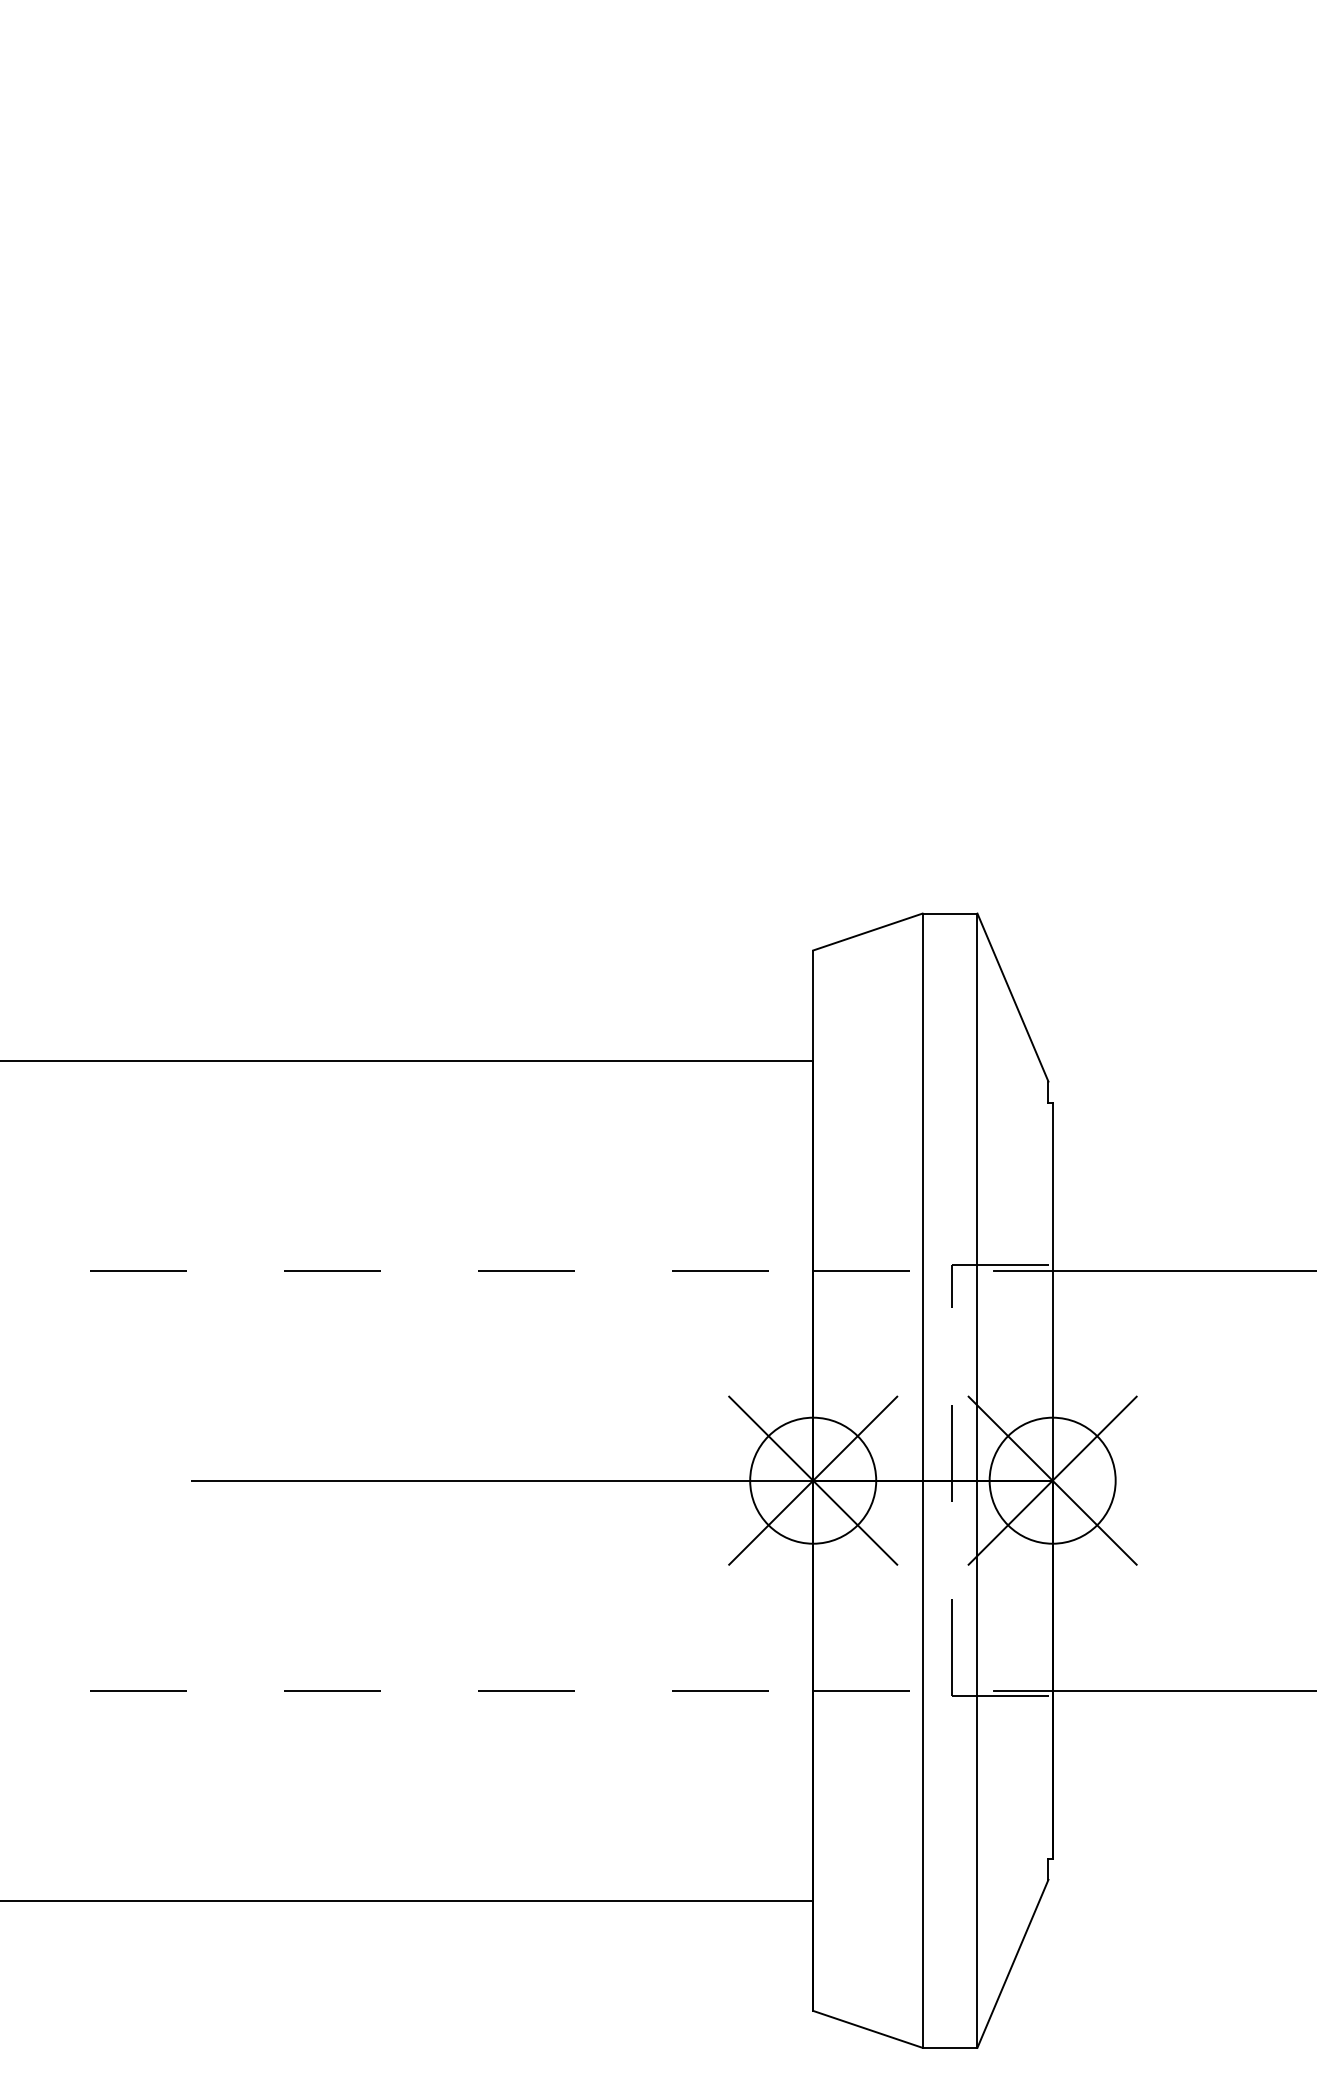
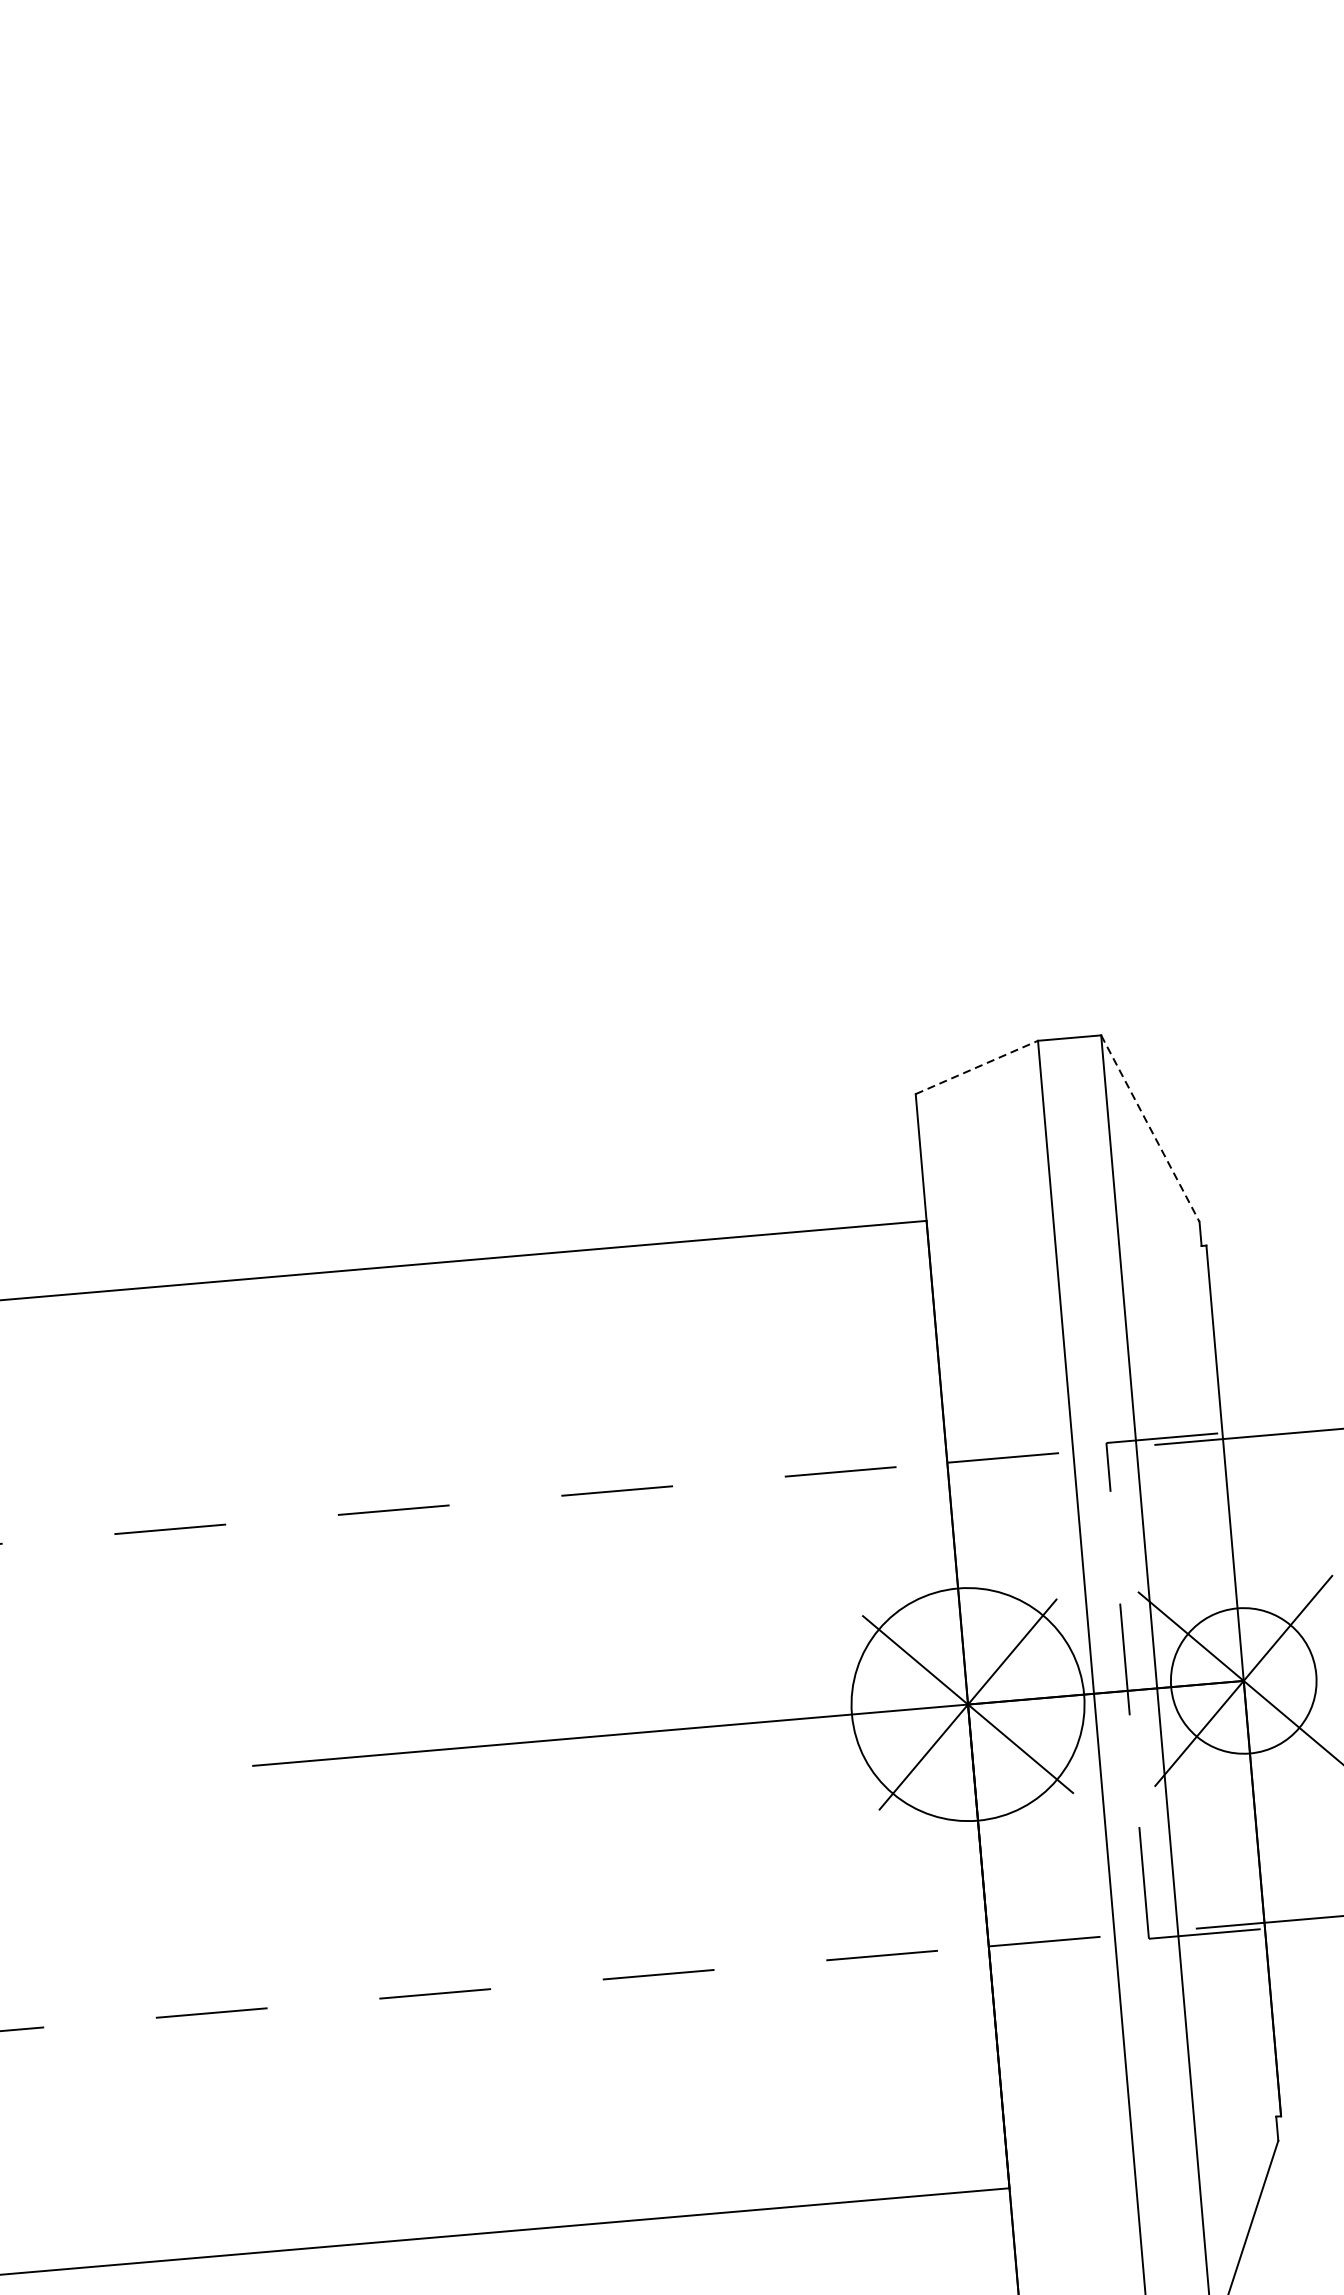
line: (867, 932) -> (976, 1068), solid -> dashed
line: (1013, 998) -> (1151, 1129), solid -> dashed
circle: (813, 1480) -> (968, 1704), size x1.6

